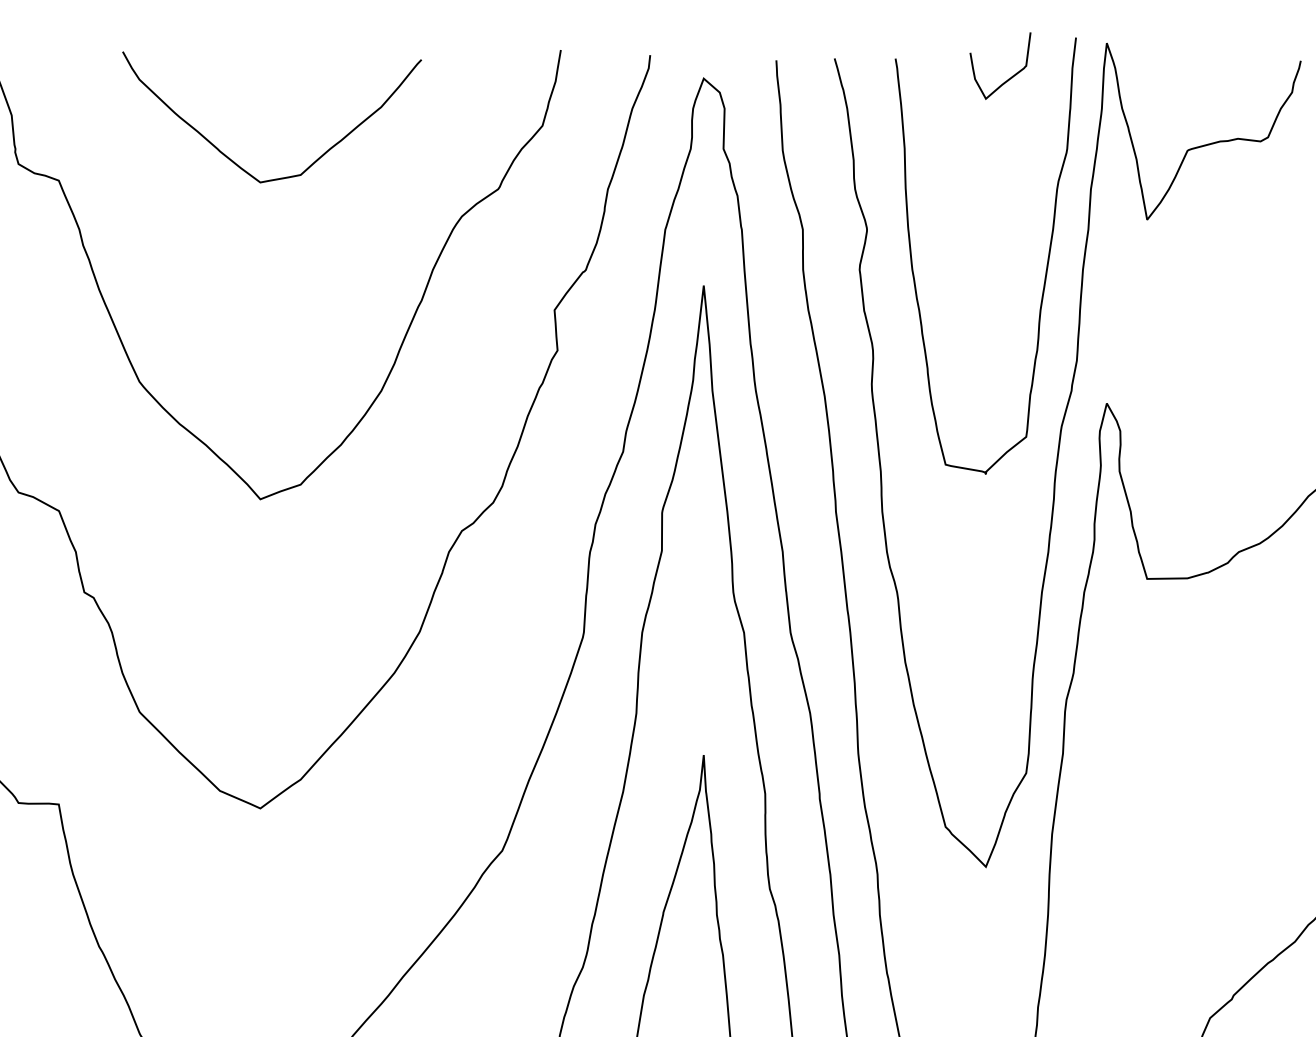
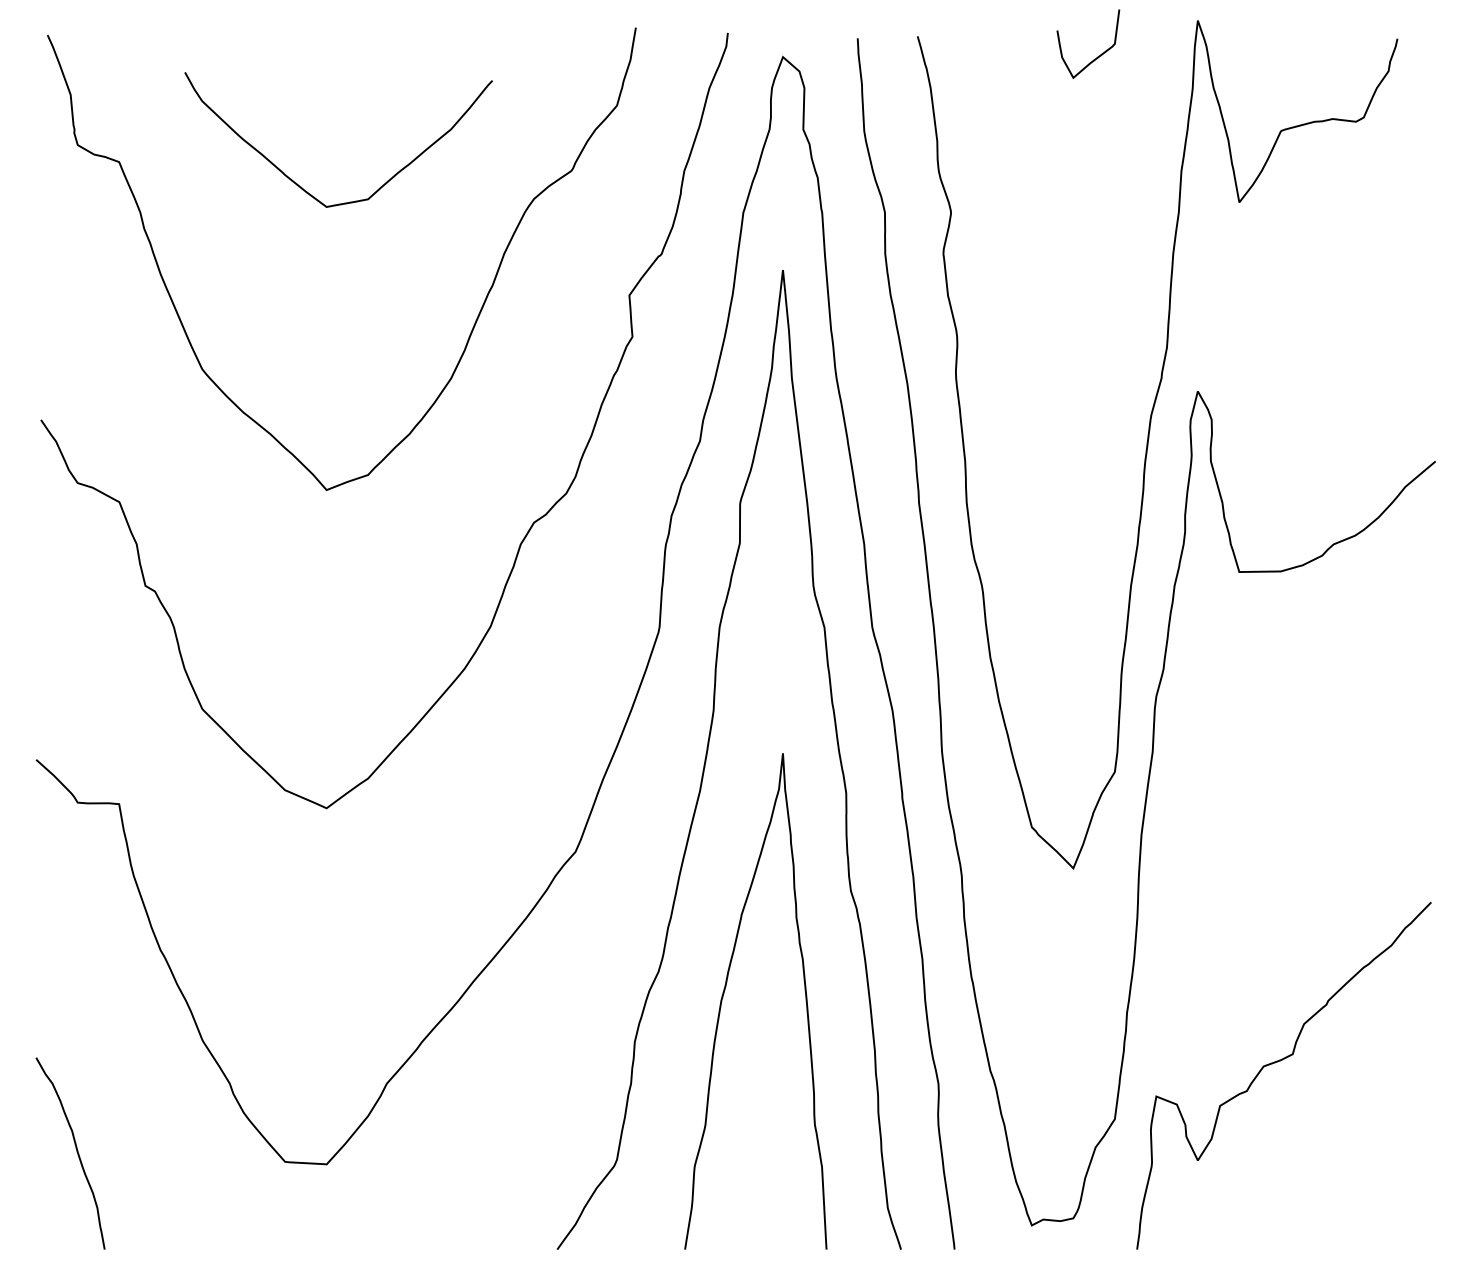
curve: (235, 162) -> (301, 186), moved
curve: (1046, 266) -> (1135, 250), removed

